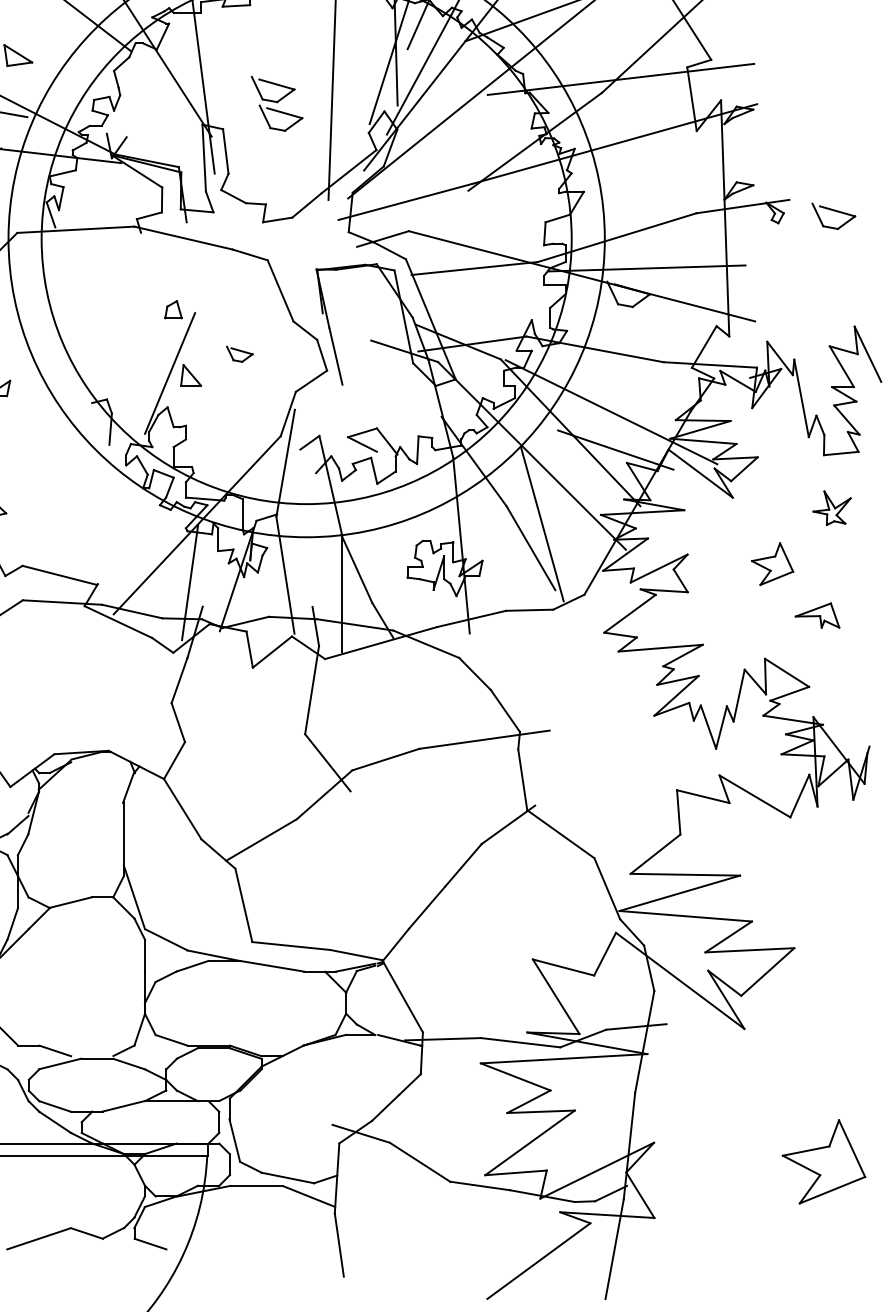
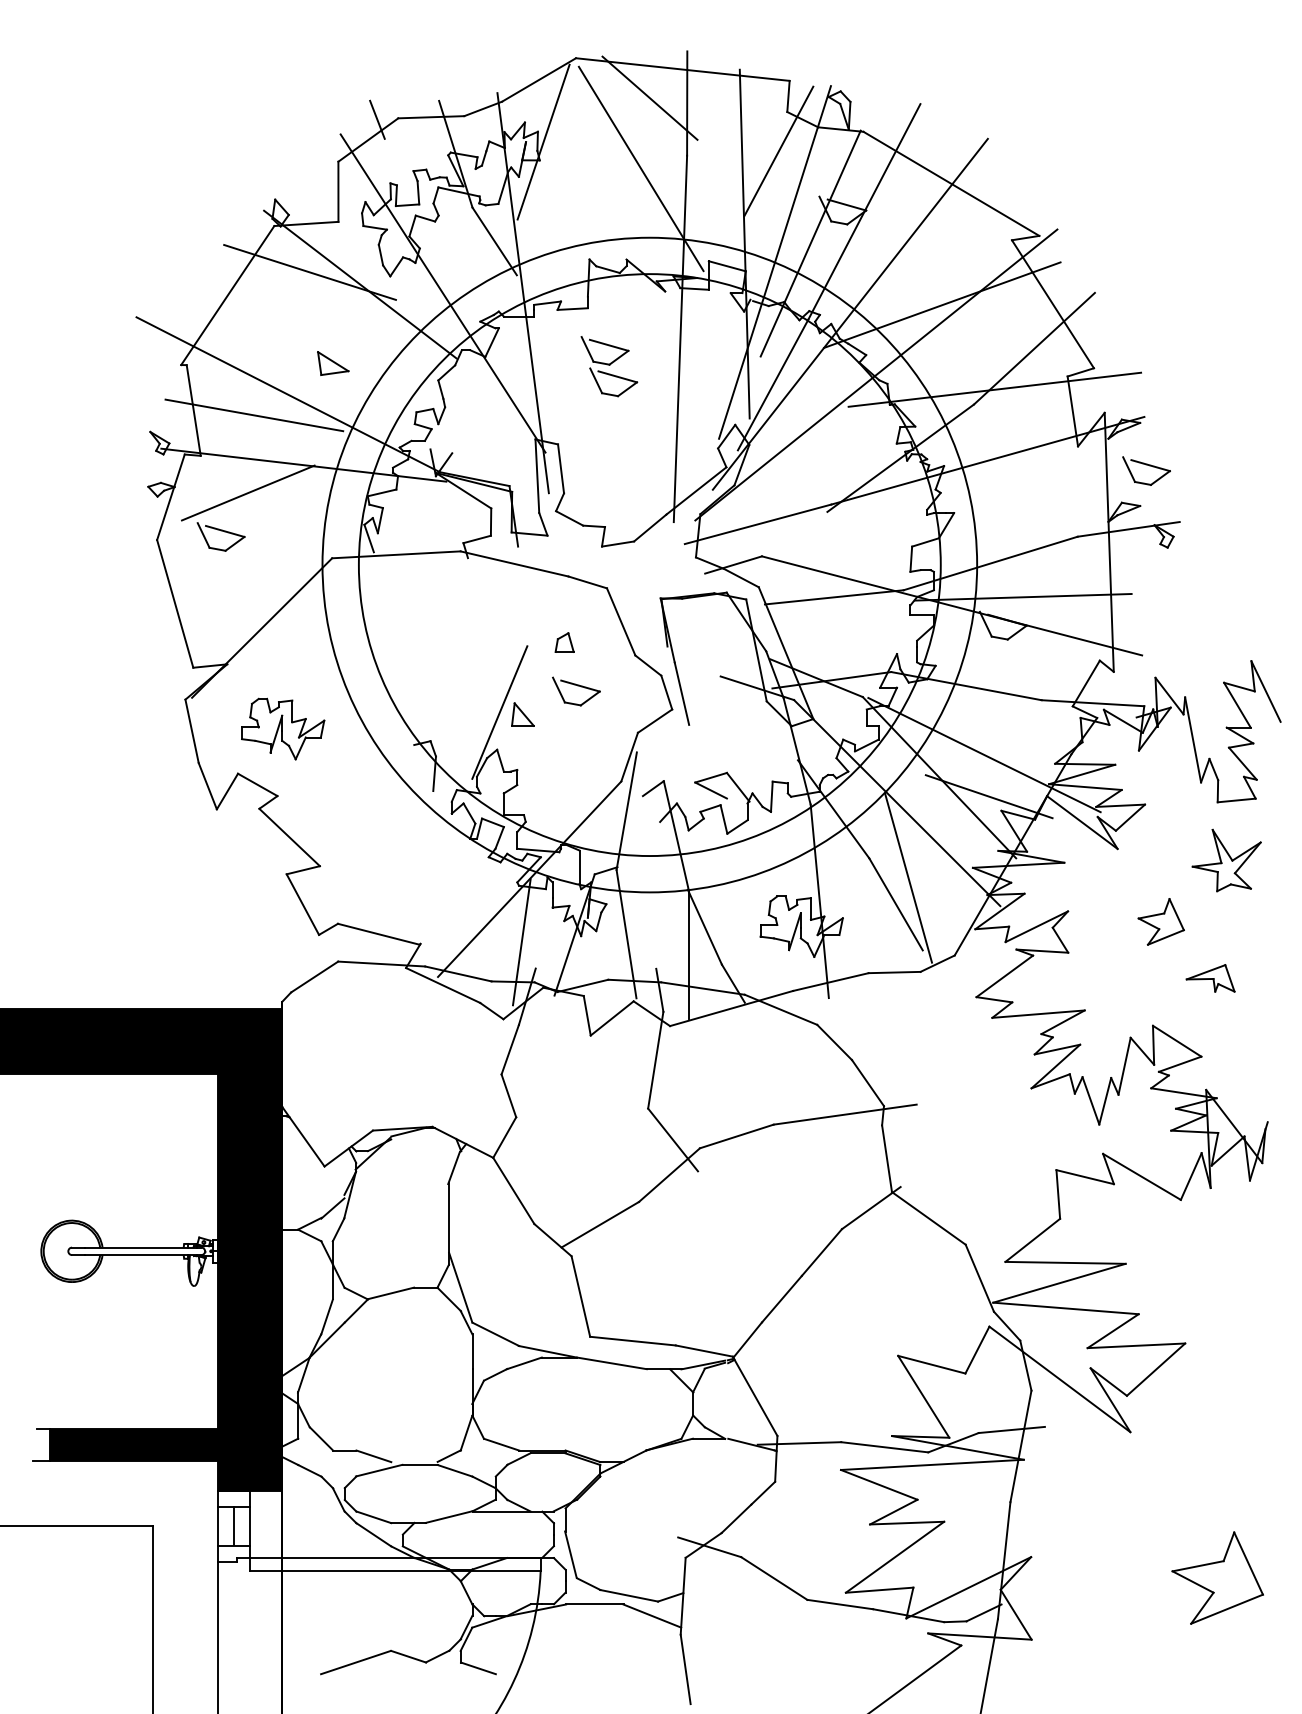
part: (277, 103) -> (609, 366), moved
part: (833, 215) -> (1146, 470), moved
part: (173, 309) -> (564, 642), moved
part: (239, 354) -> (576, 691), size x1.67
part: (831, 508) -> (1226, 860), size x1.67

